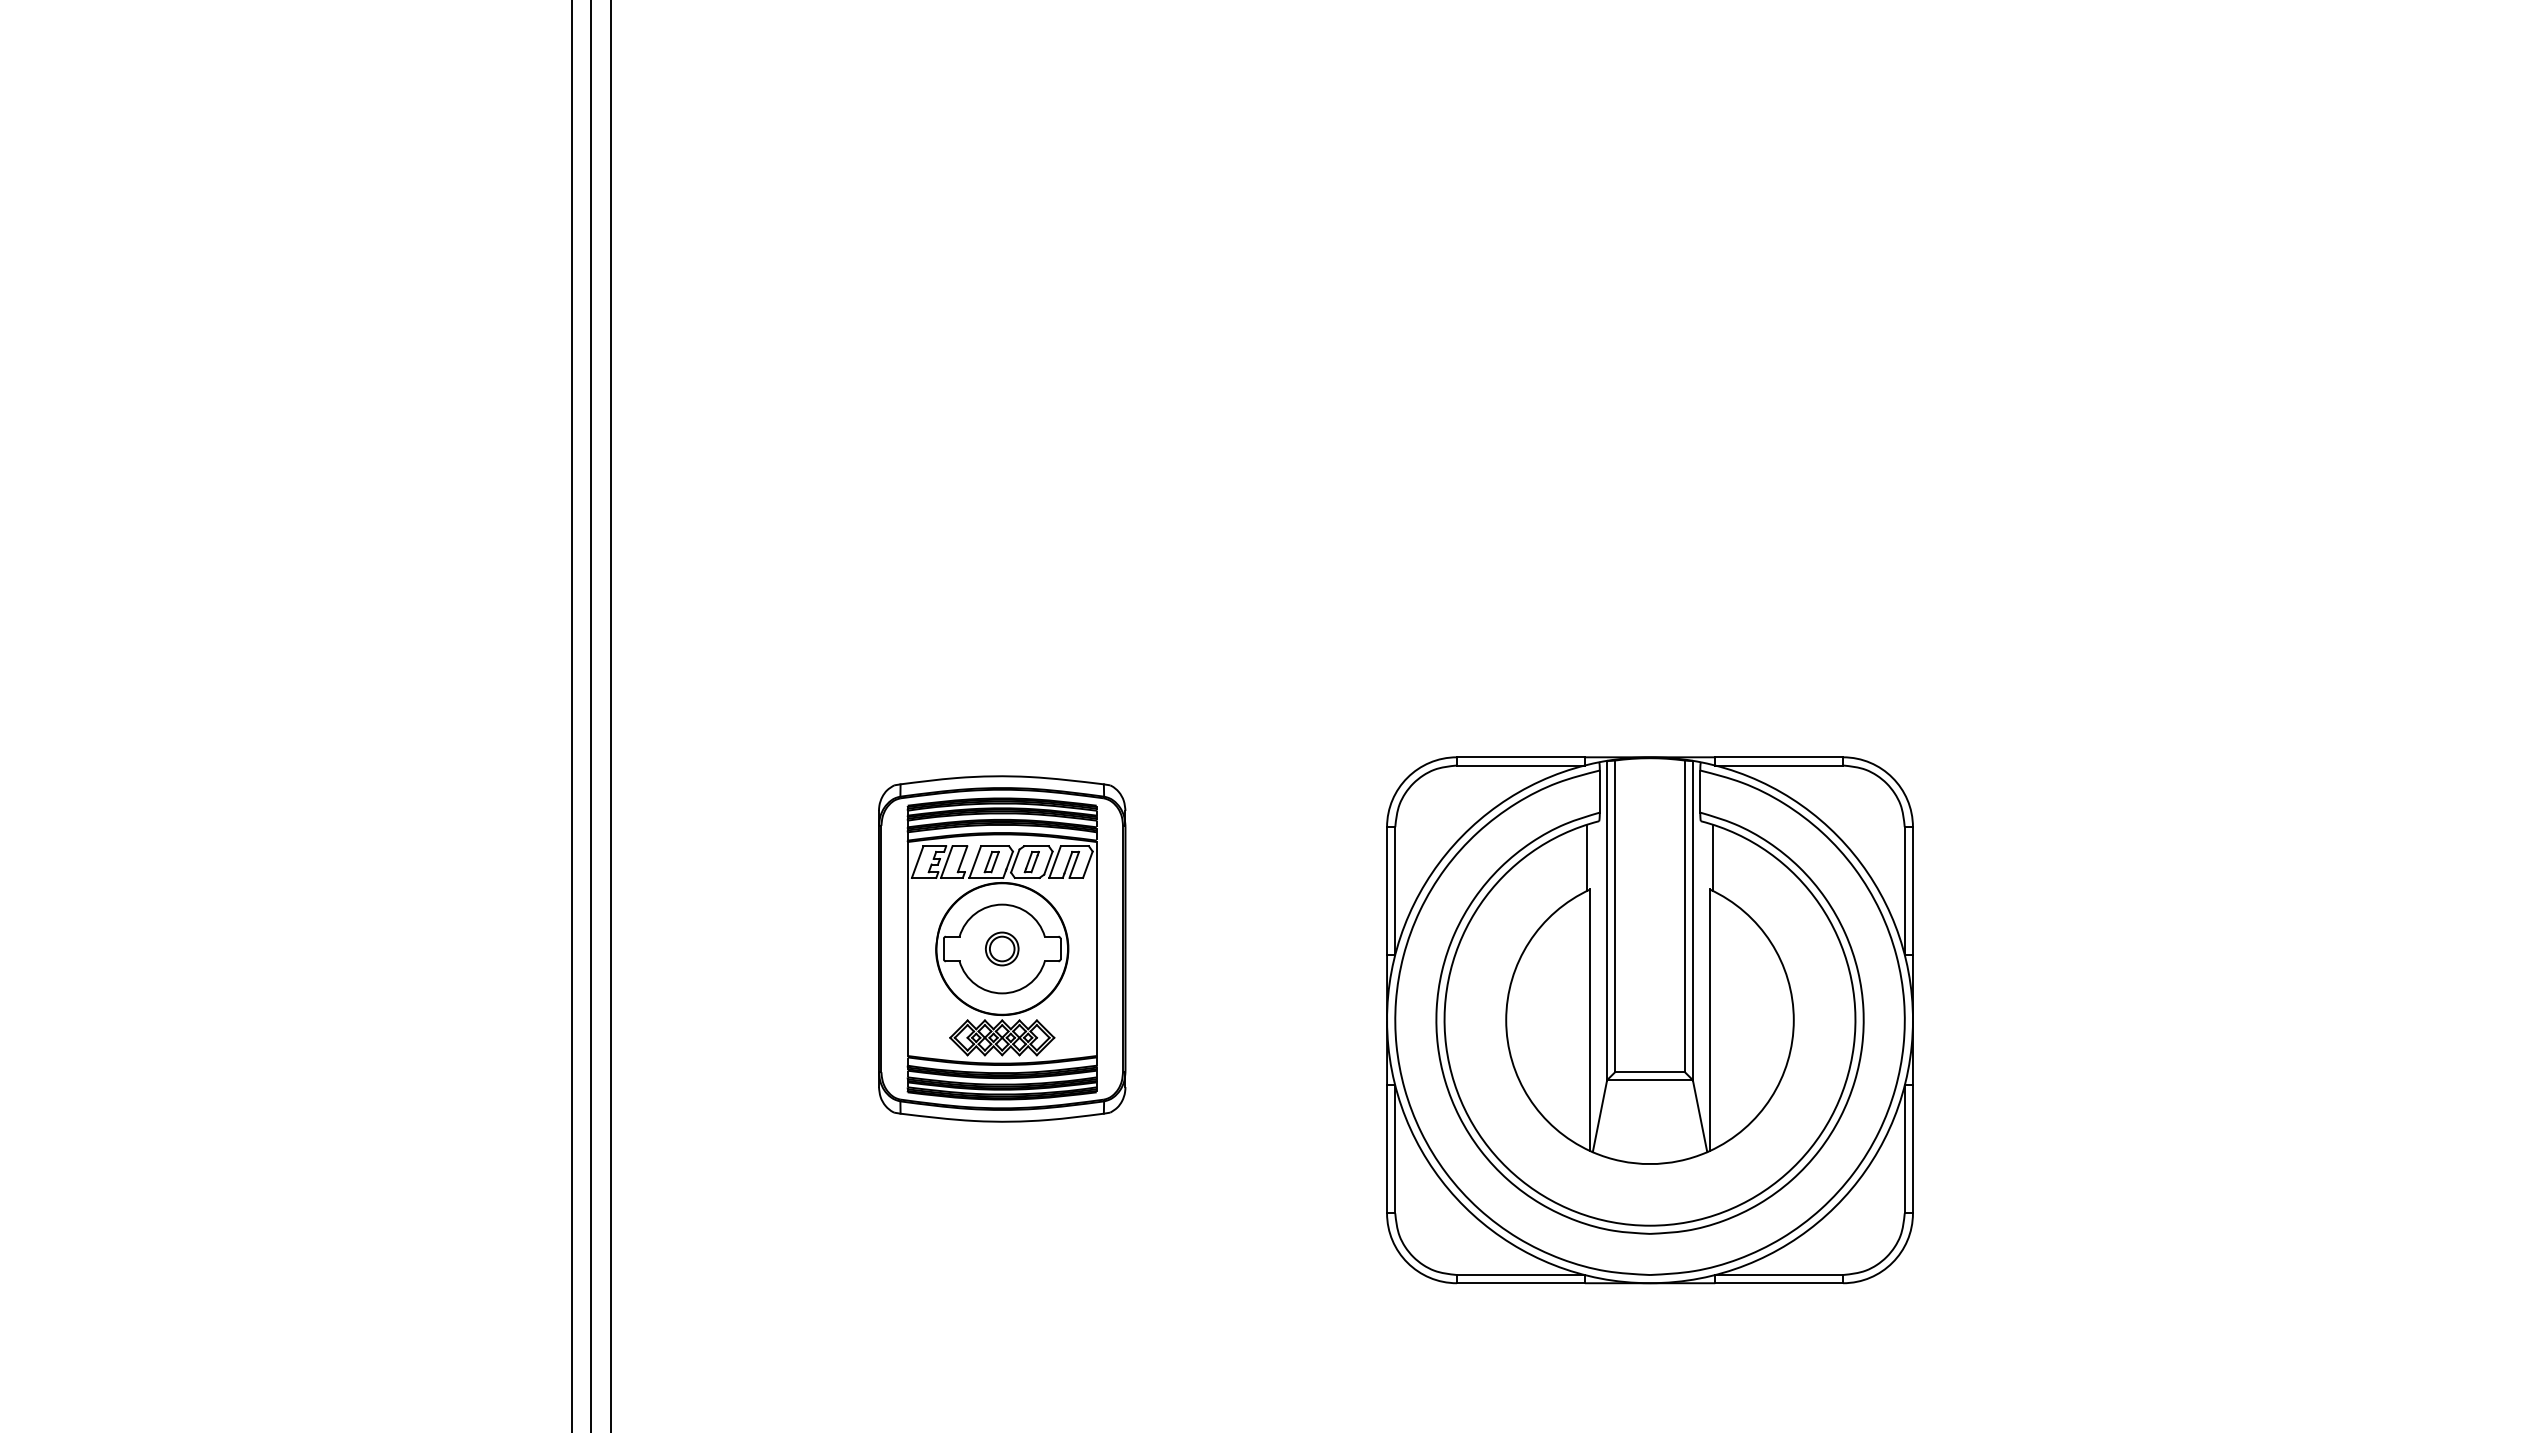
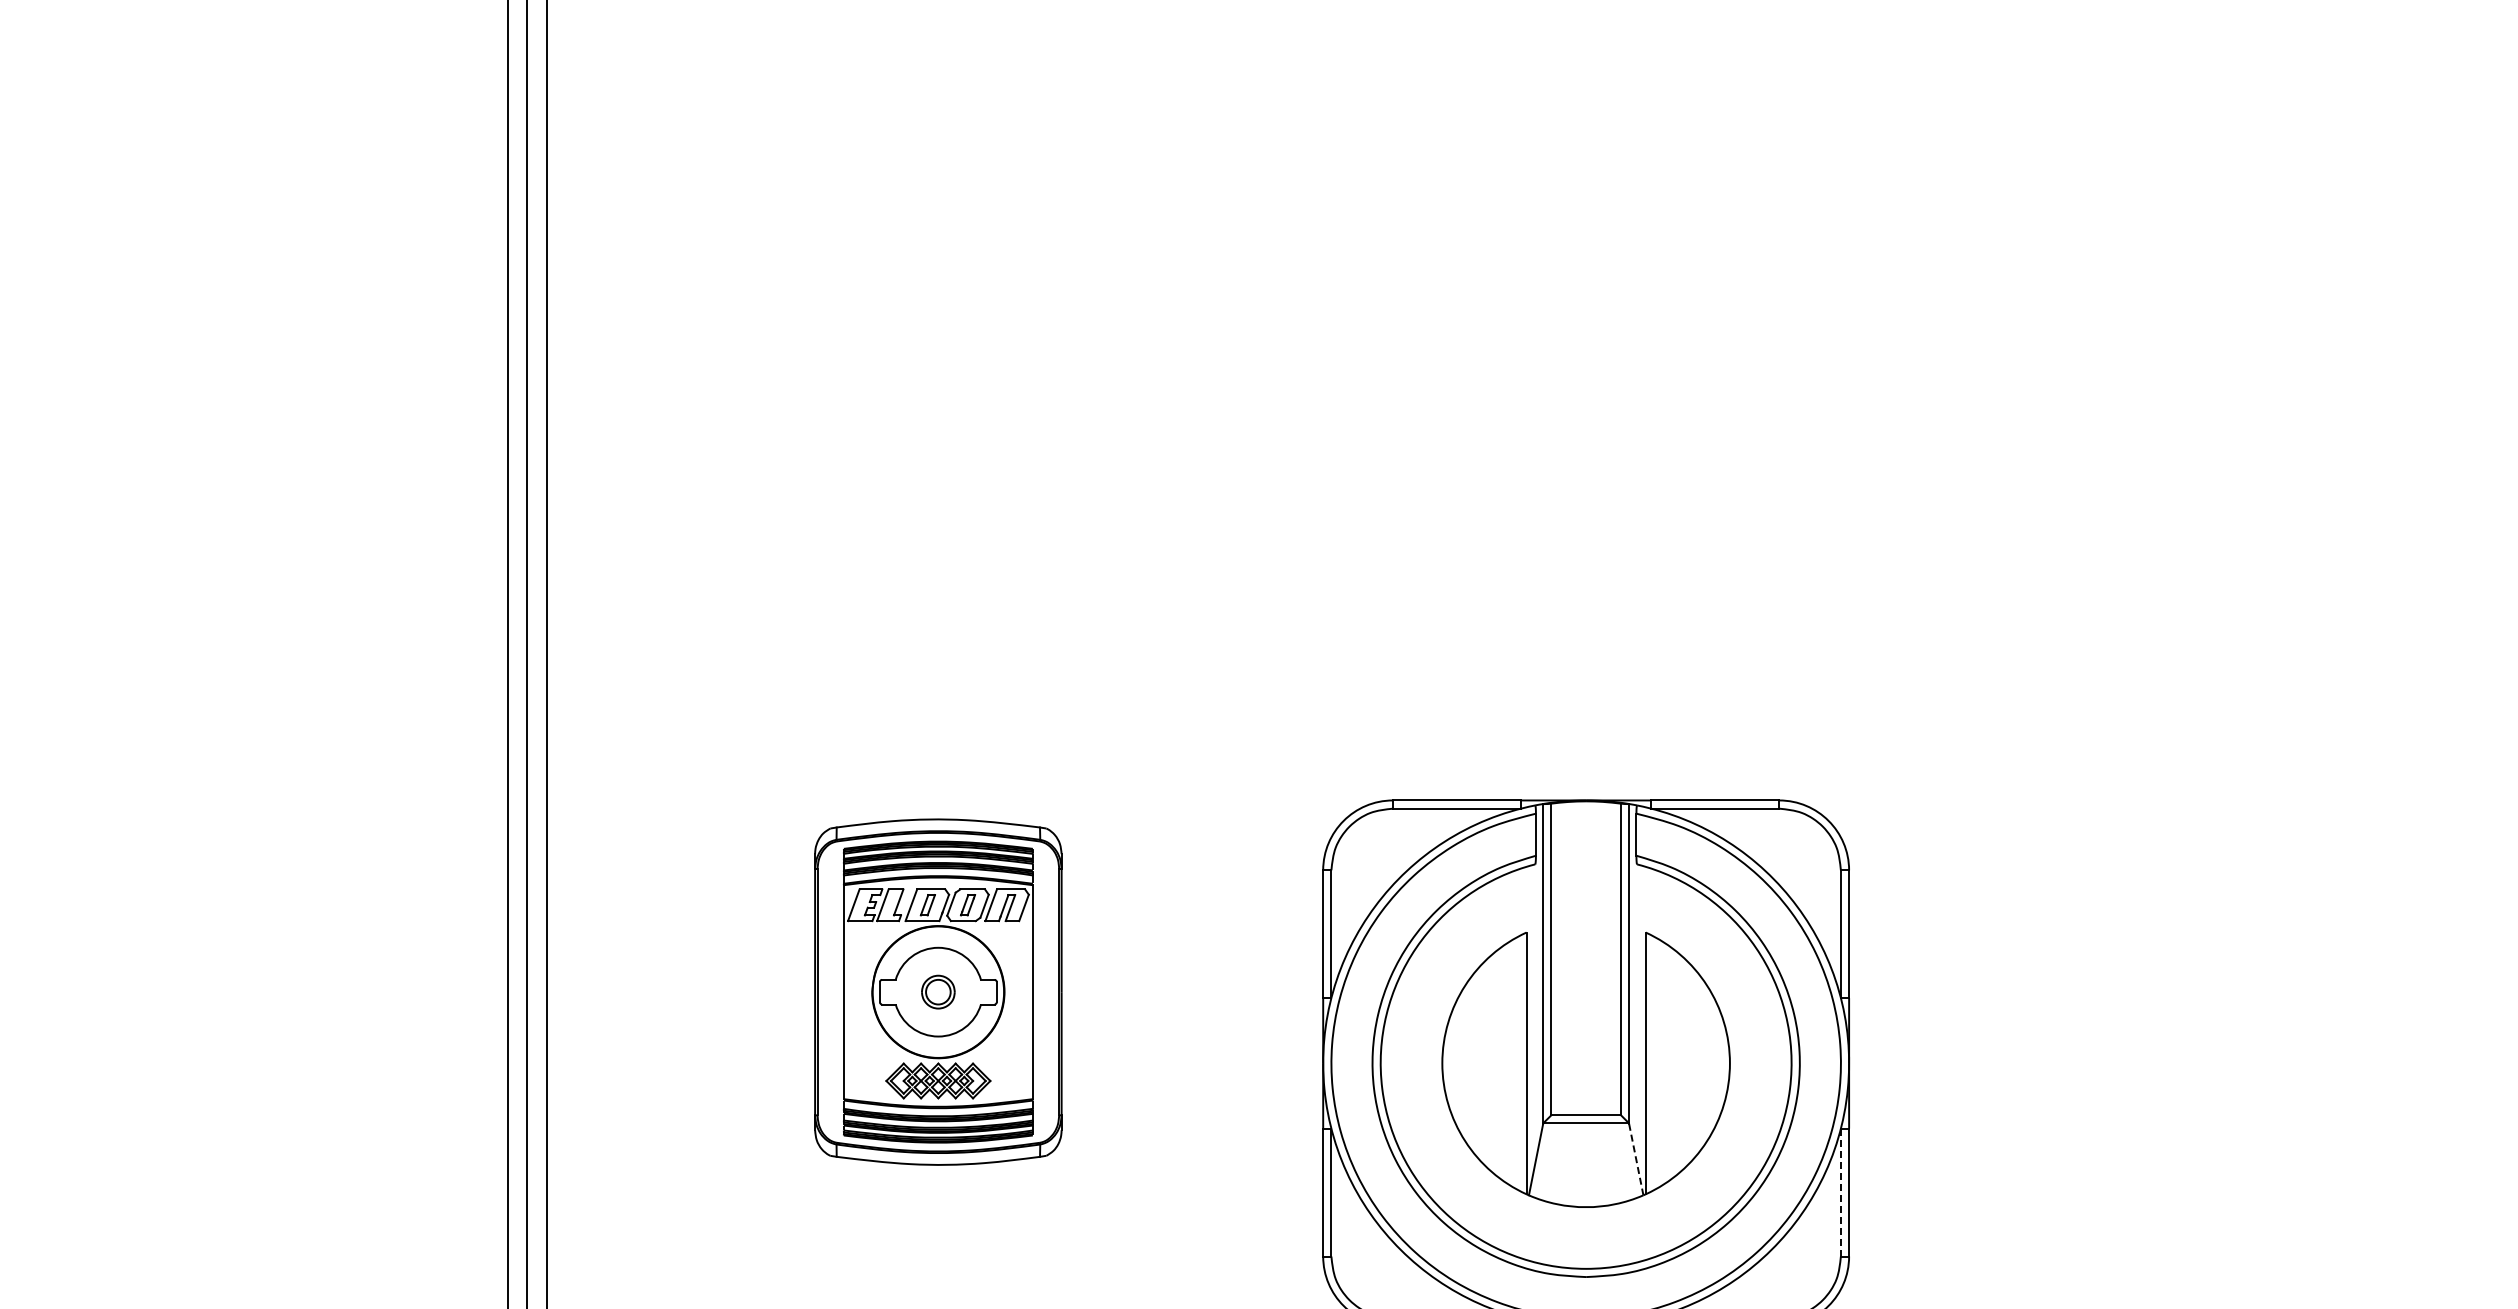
line: (1587, 857) -> (1523, 900), removed
line: (1713, 857) -> (1649, 900), removed
line: (1700, 1116) -> (1636, 1159), solid -> dashed
line: (1904, 1149) -> (1840, 1192), solid -> dashed

